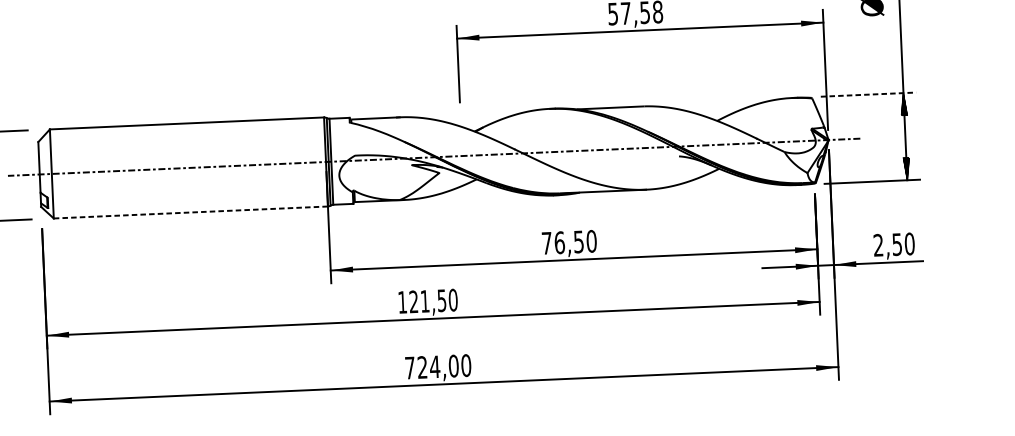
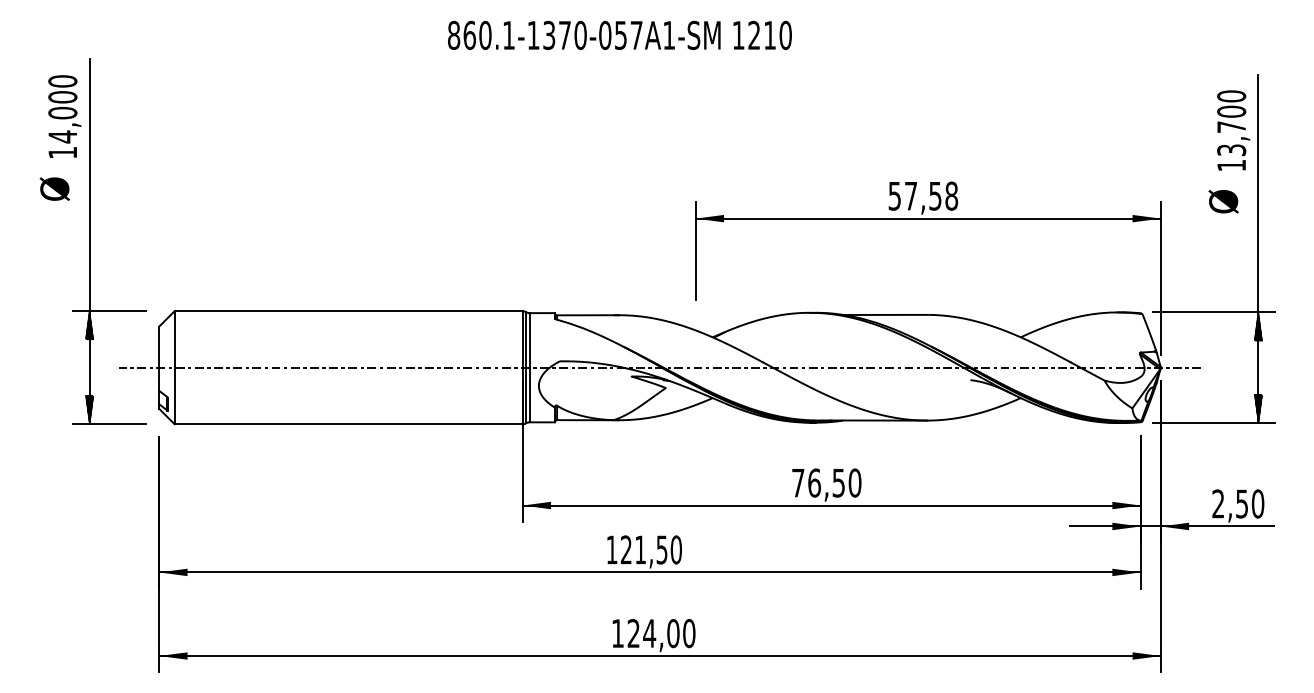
line: (868, 94) -> (1214, 312), dashed -> solid
line: (191, 212) -> (349, 424), dashed -> solid
text: (409, 368) -> (617, 633), 724,00 -> 124,00

